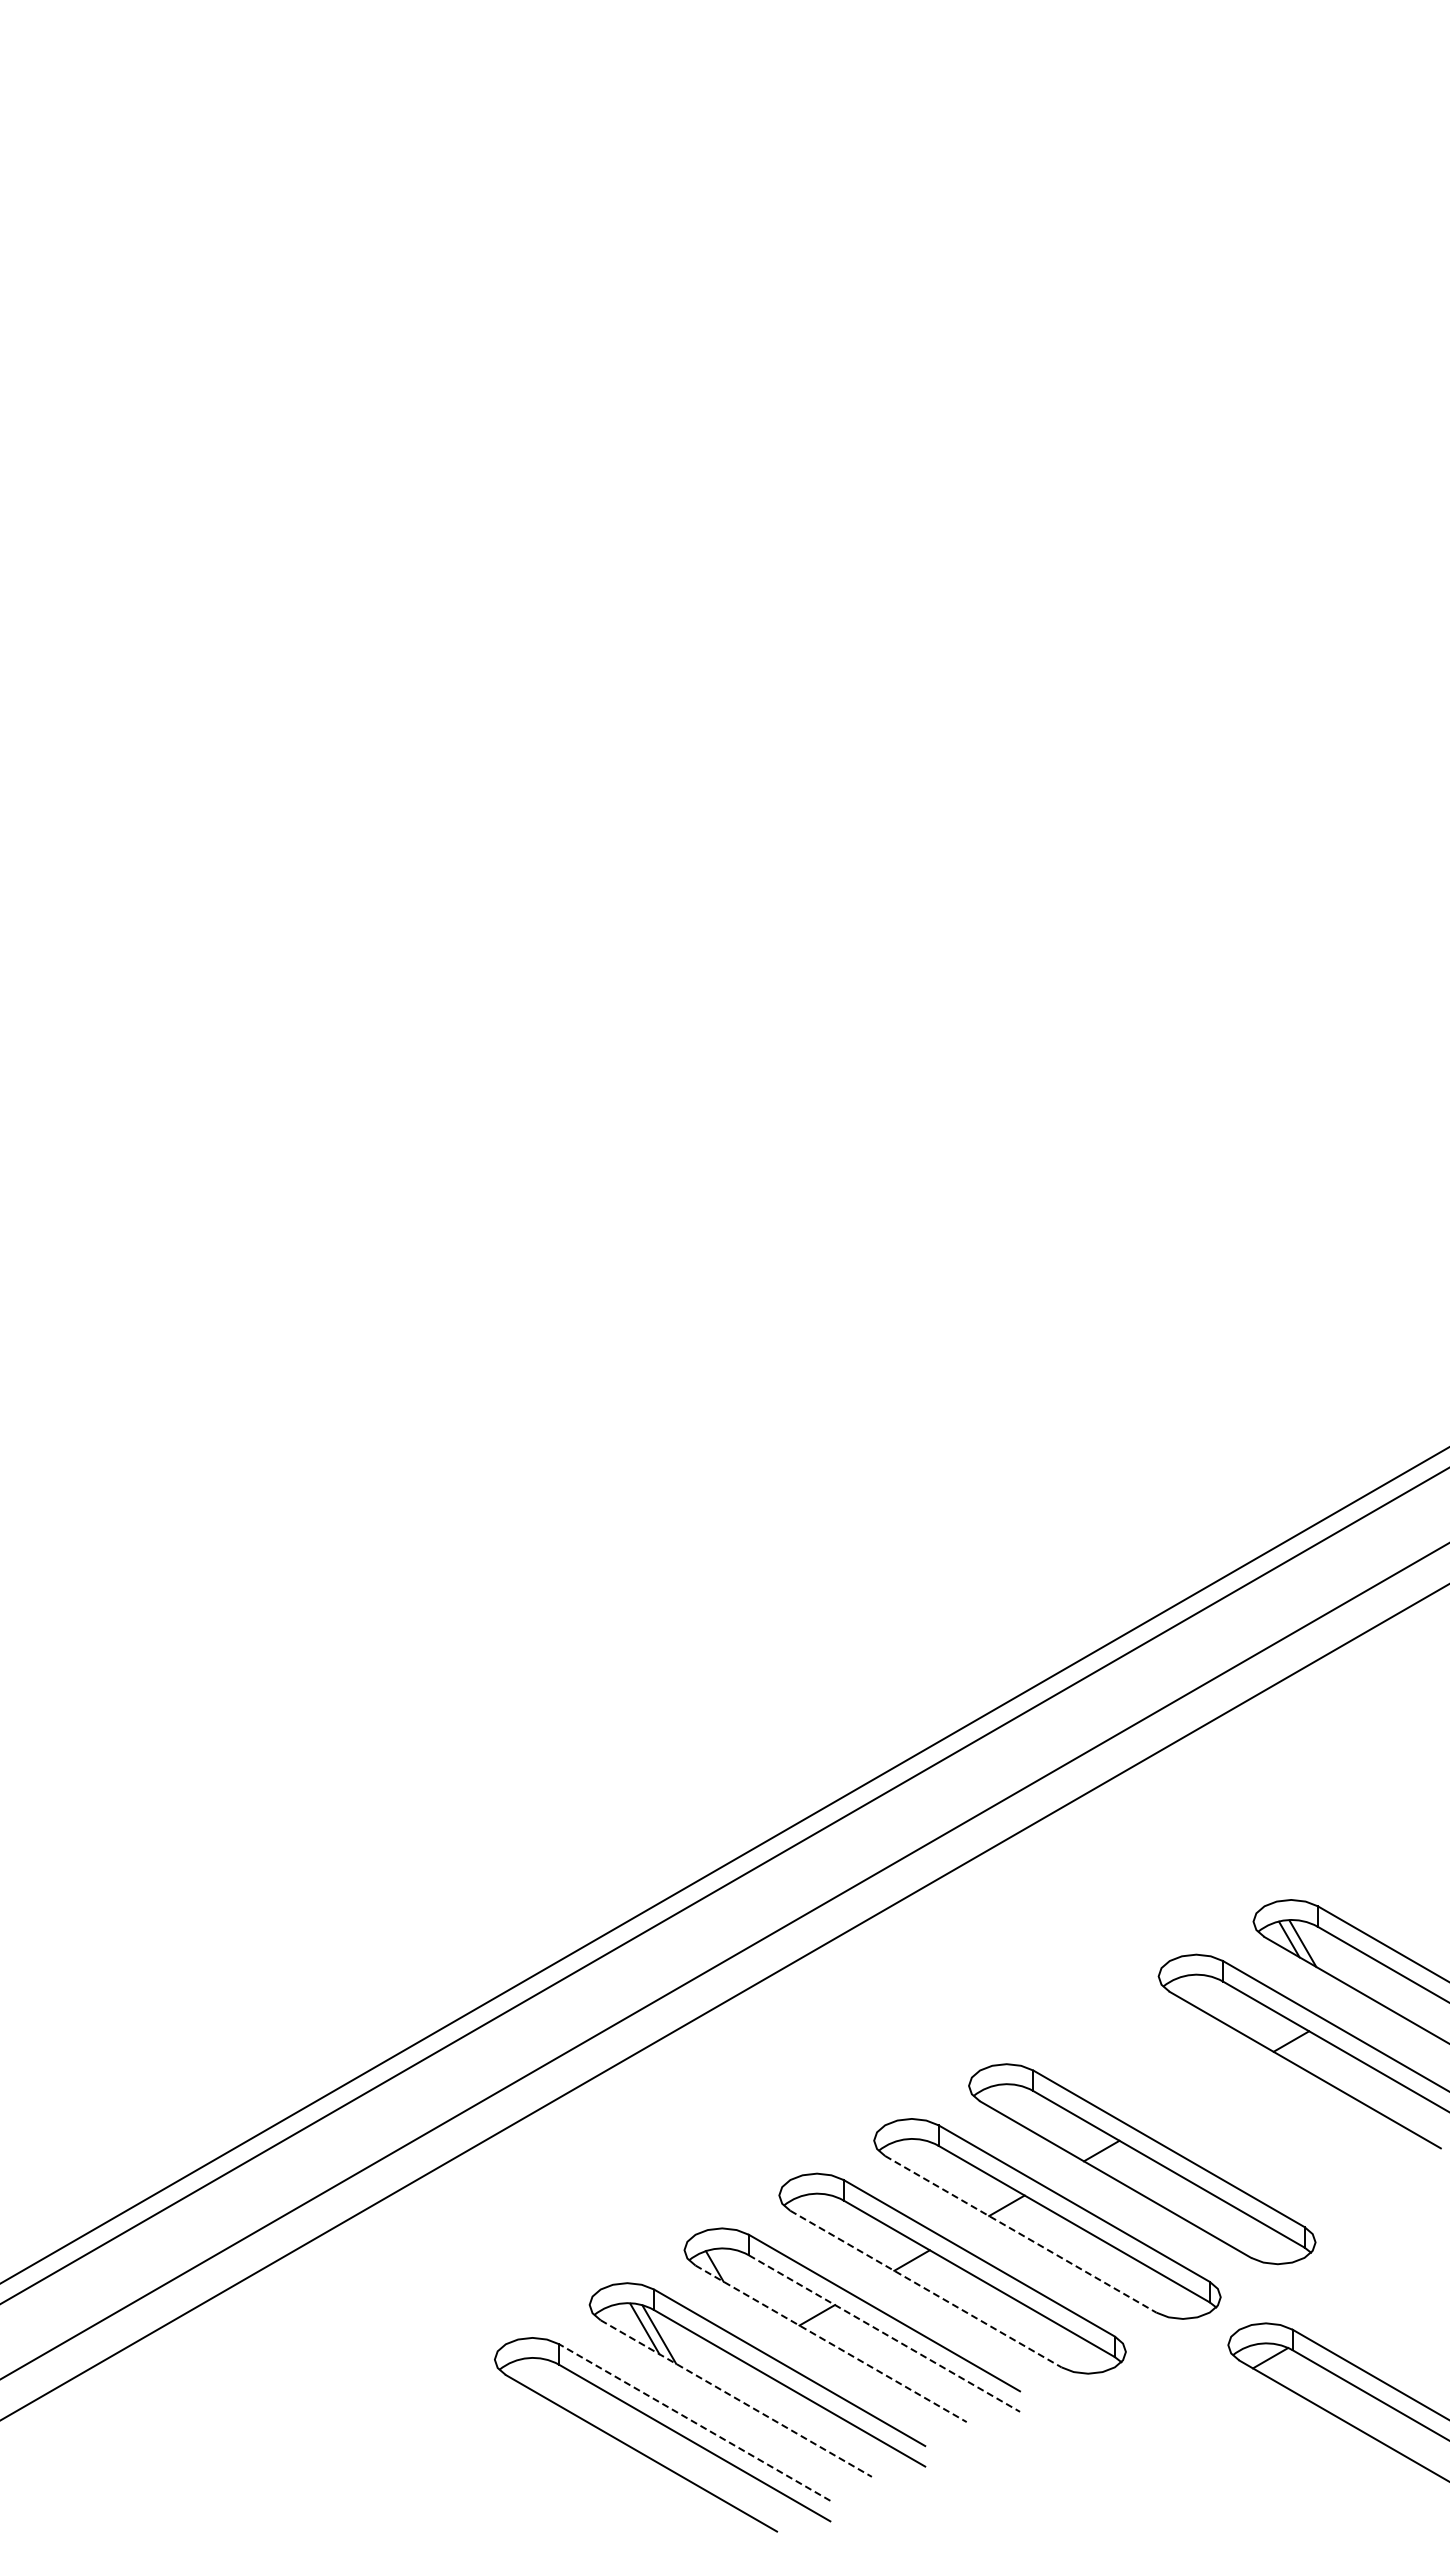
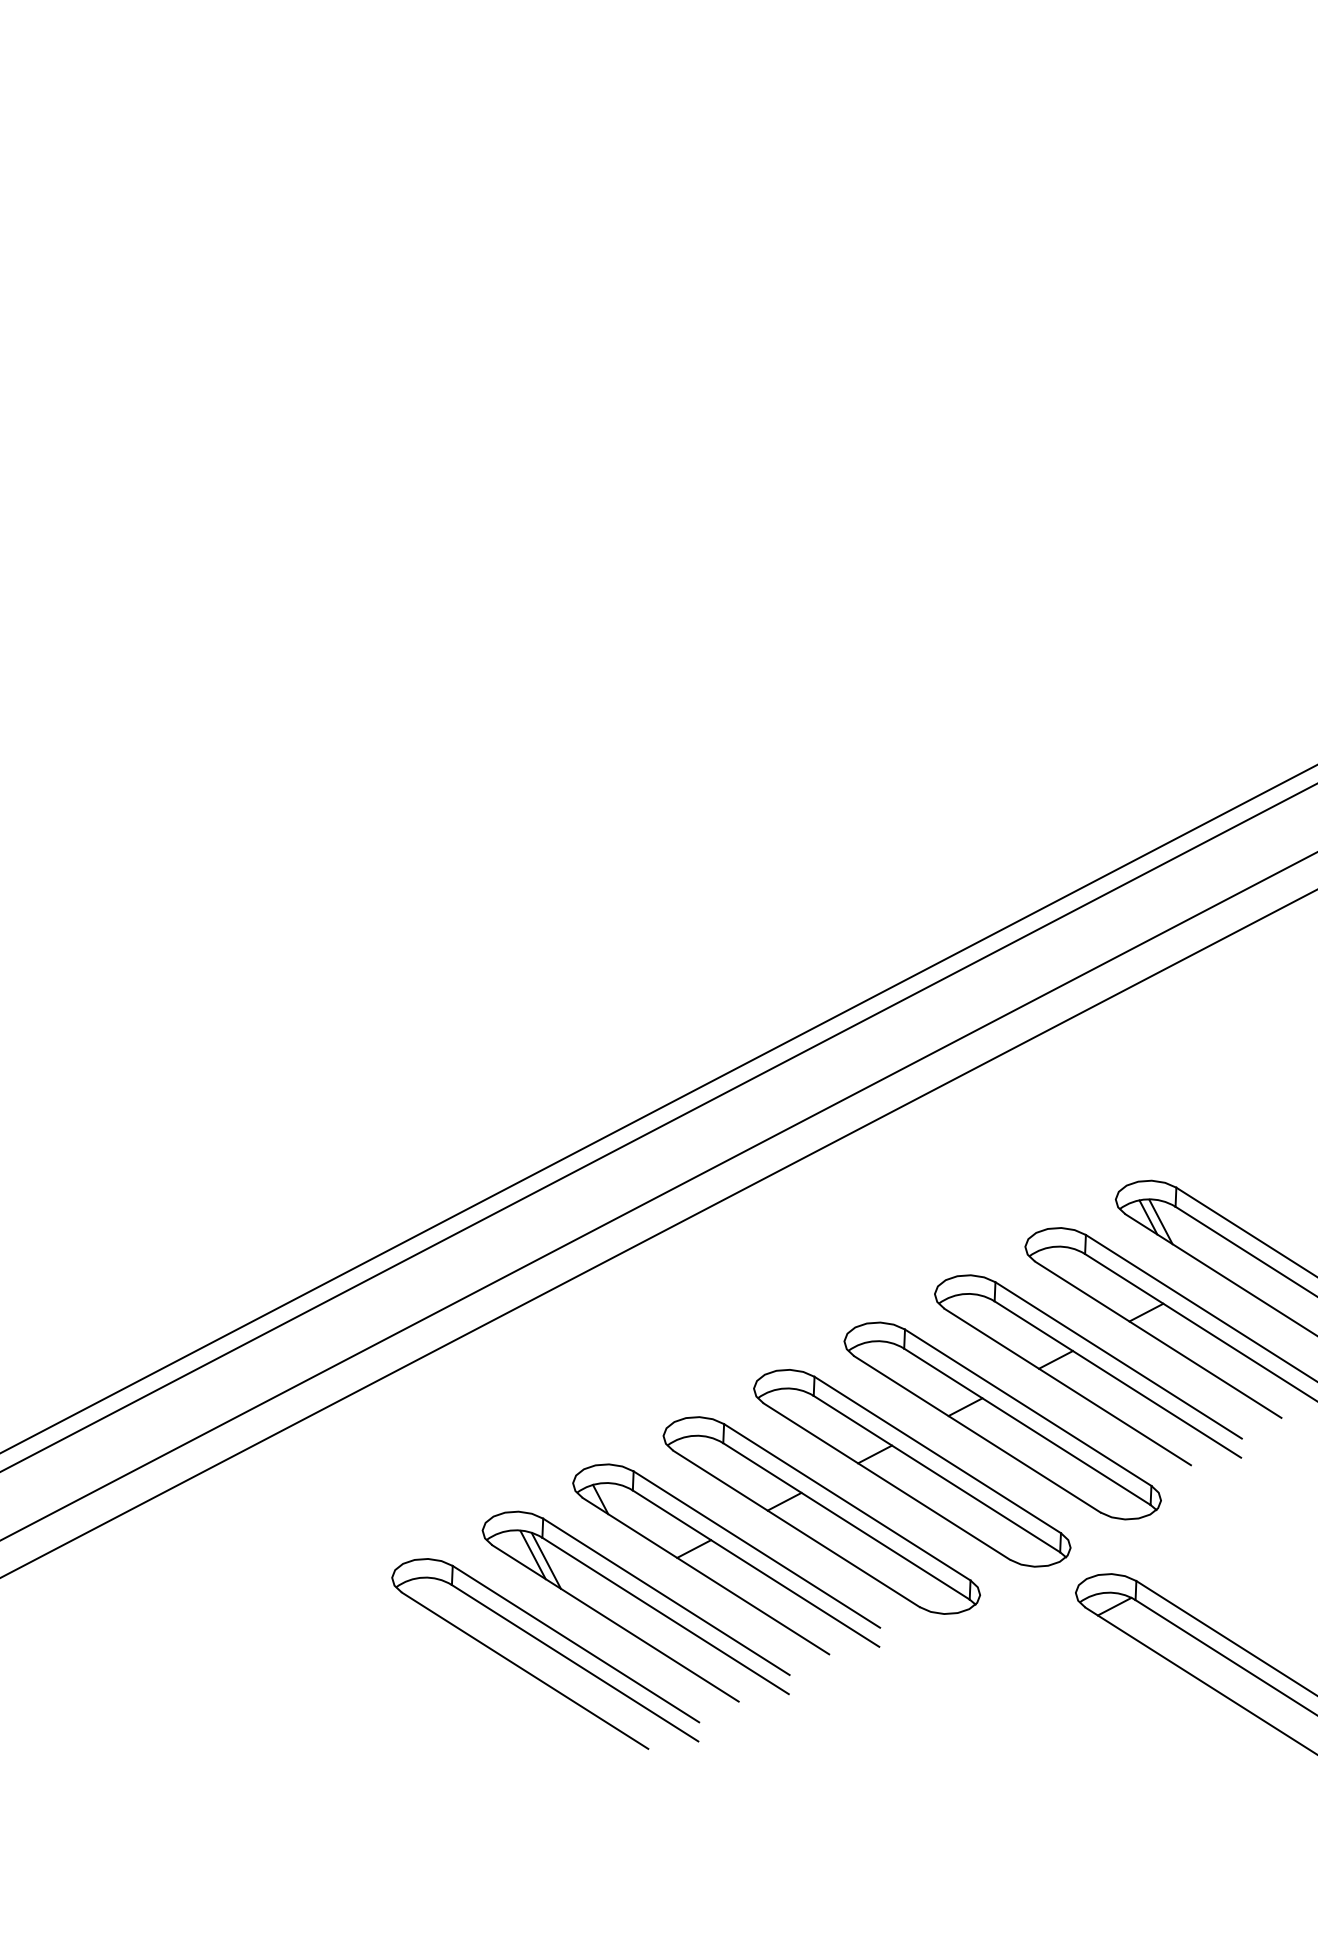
part: (1235, 2099) -> (1092, 1364), added
line: (1020, 2234) -> (886, 1481), dashed -> solid
line: (925, 2289) -> (795, 1529), dashed -> solid
line: (884, 2333) -> (756, 1568), dashed -> solid
line: (831, 2343) -> (706, 1575), dashed -> solid
line: (736, 2398) -> (615, 1623), dashed -> solid
line: (694, 2422) -> (575, 1644), dashed -> solid

